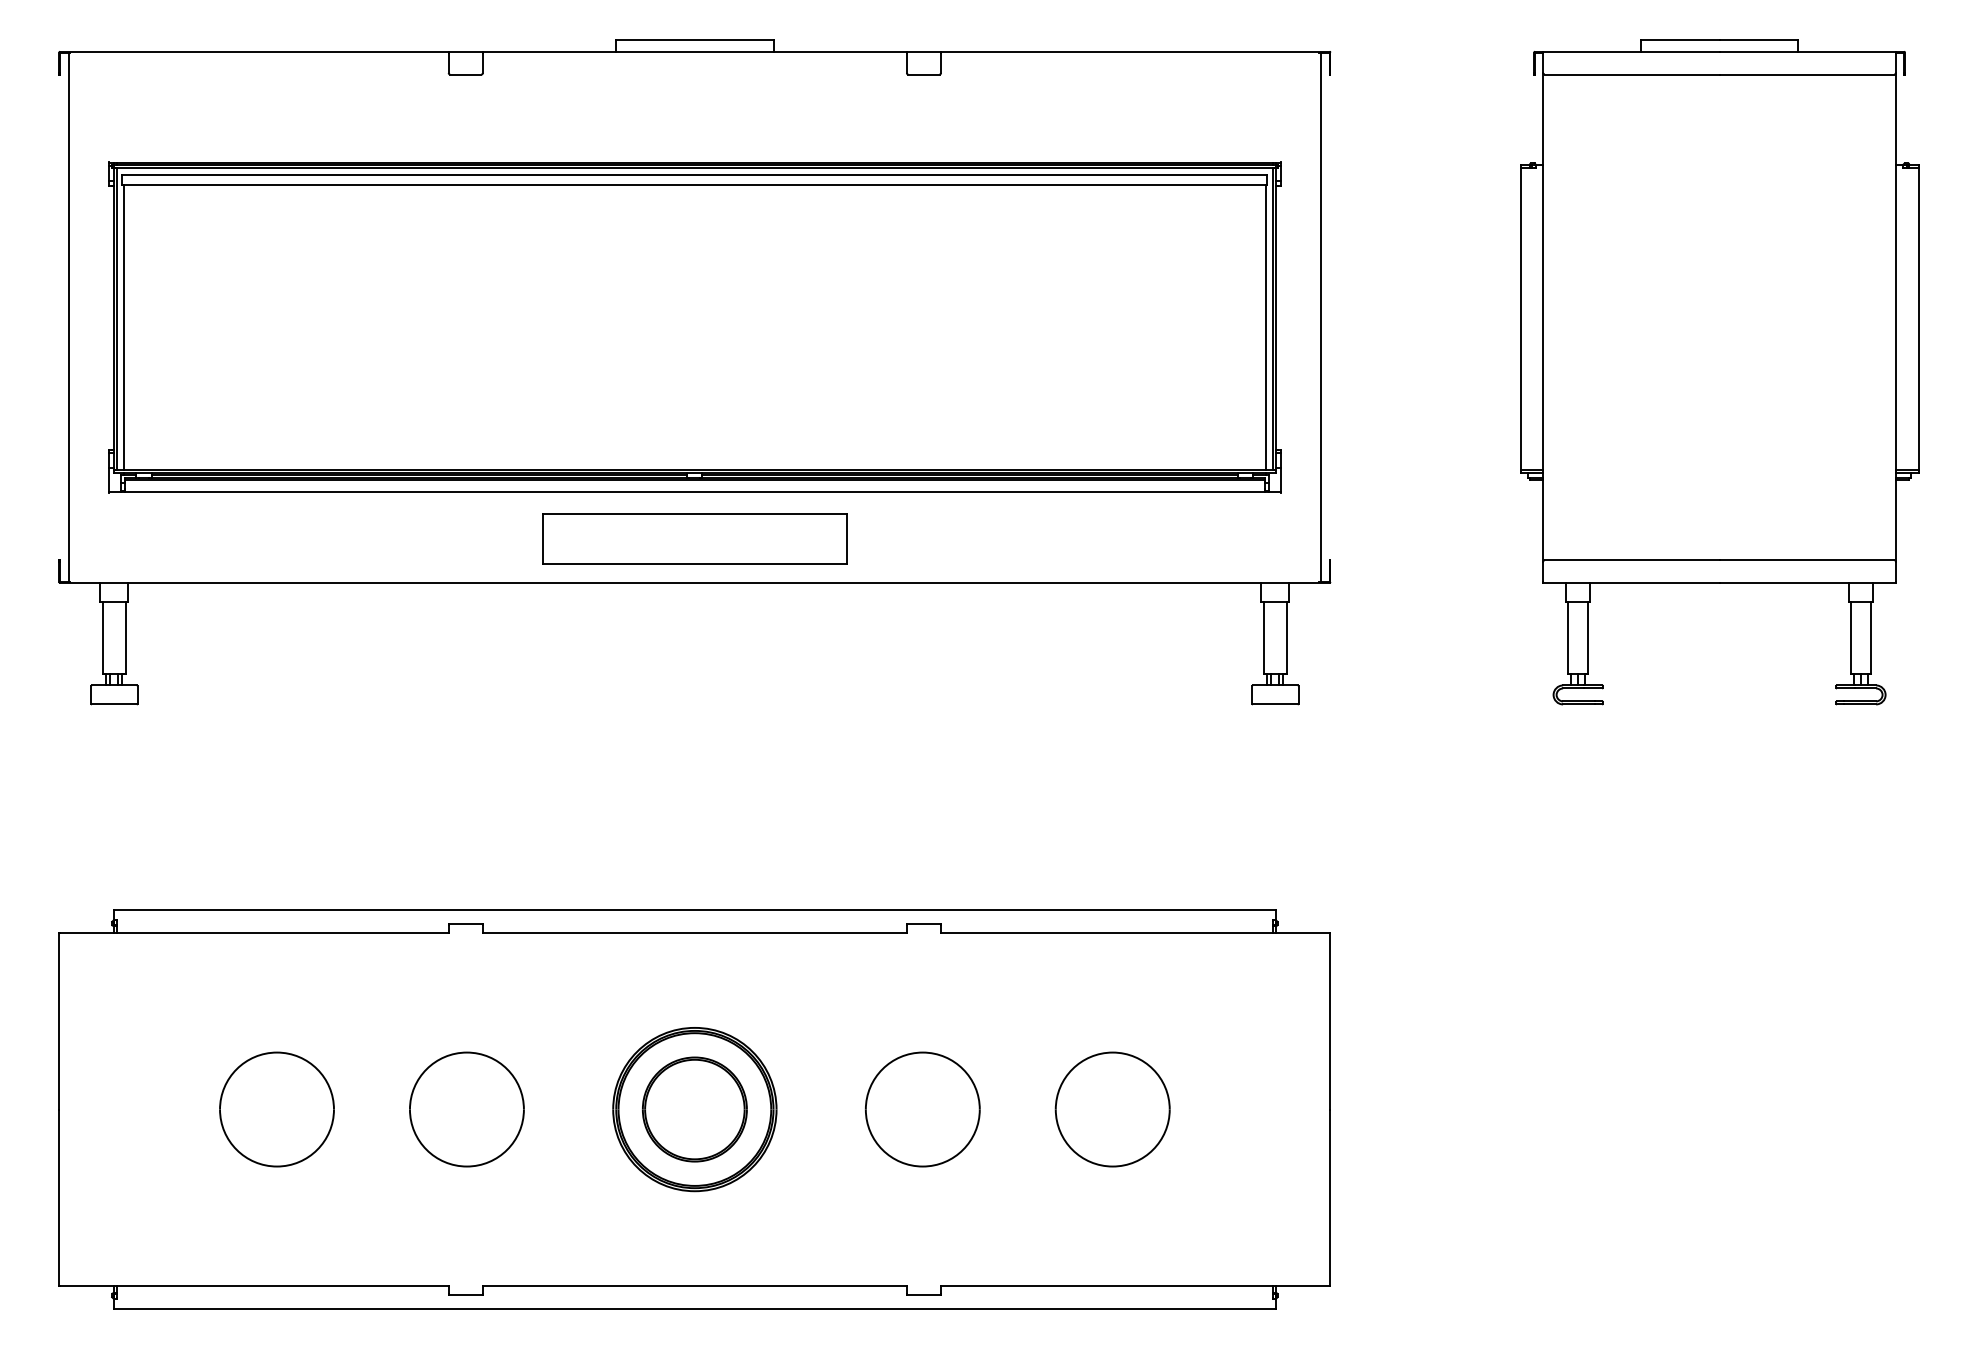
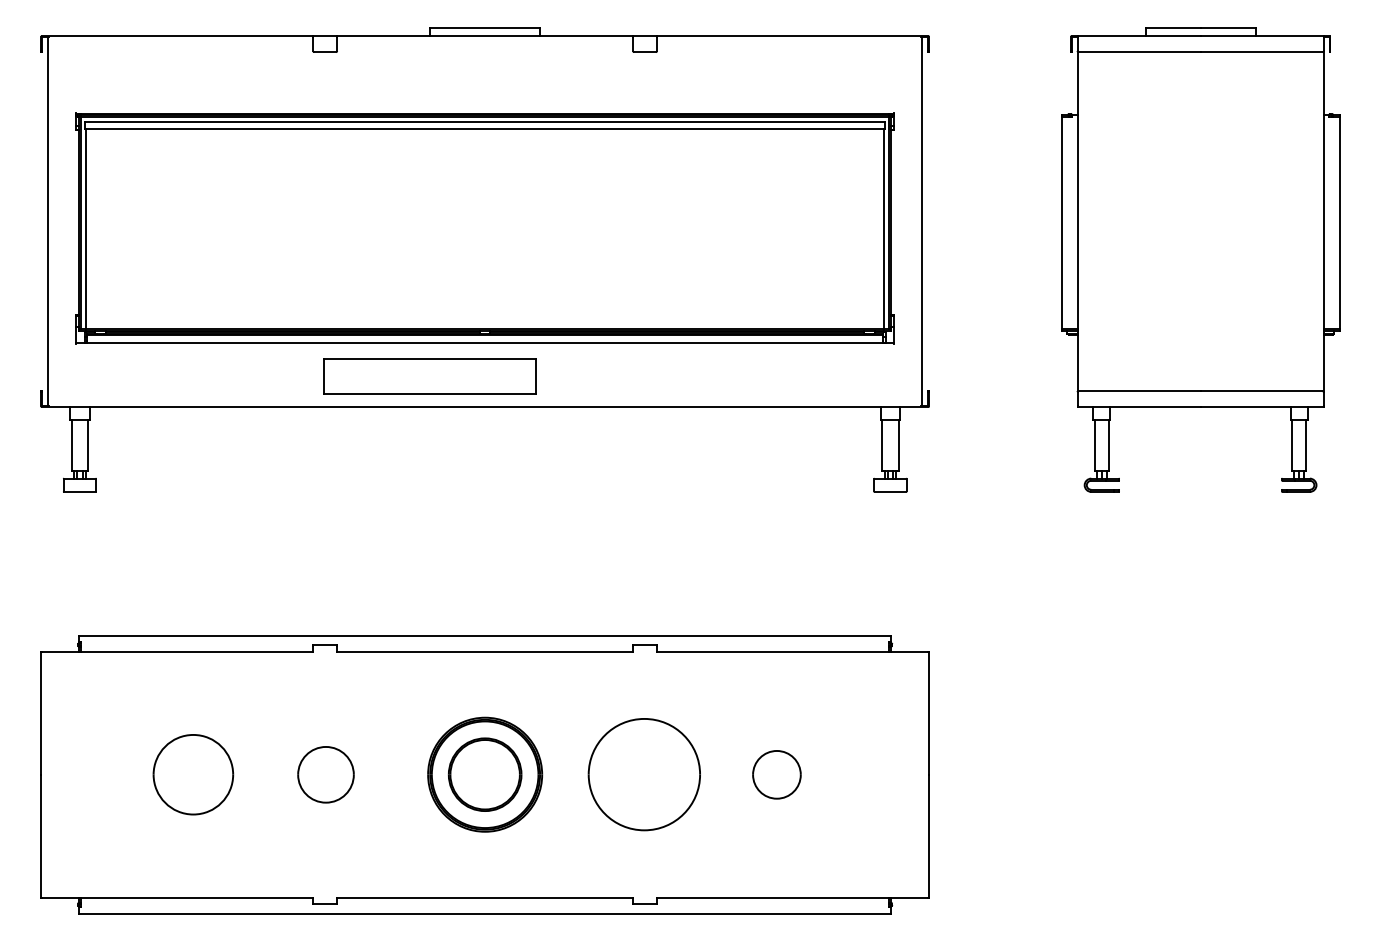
part: (693, 539) -> (429, 376), moved
part: (466, 1109) -> (325, 774), size x0.7
part: (921, 1109) -> (643, 774), size x1.4
part: (1112, 1109) -> (776, 774), size x0.6

